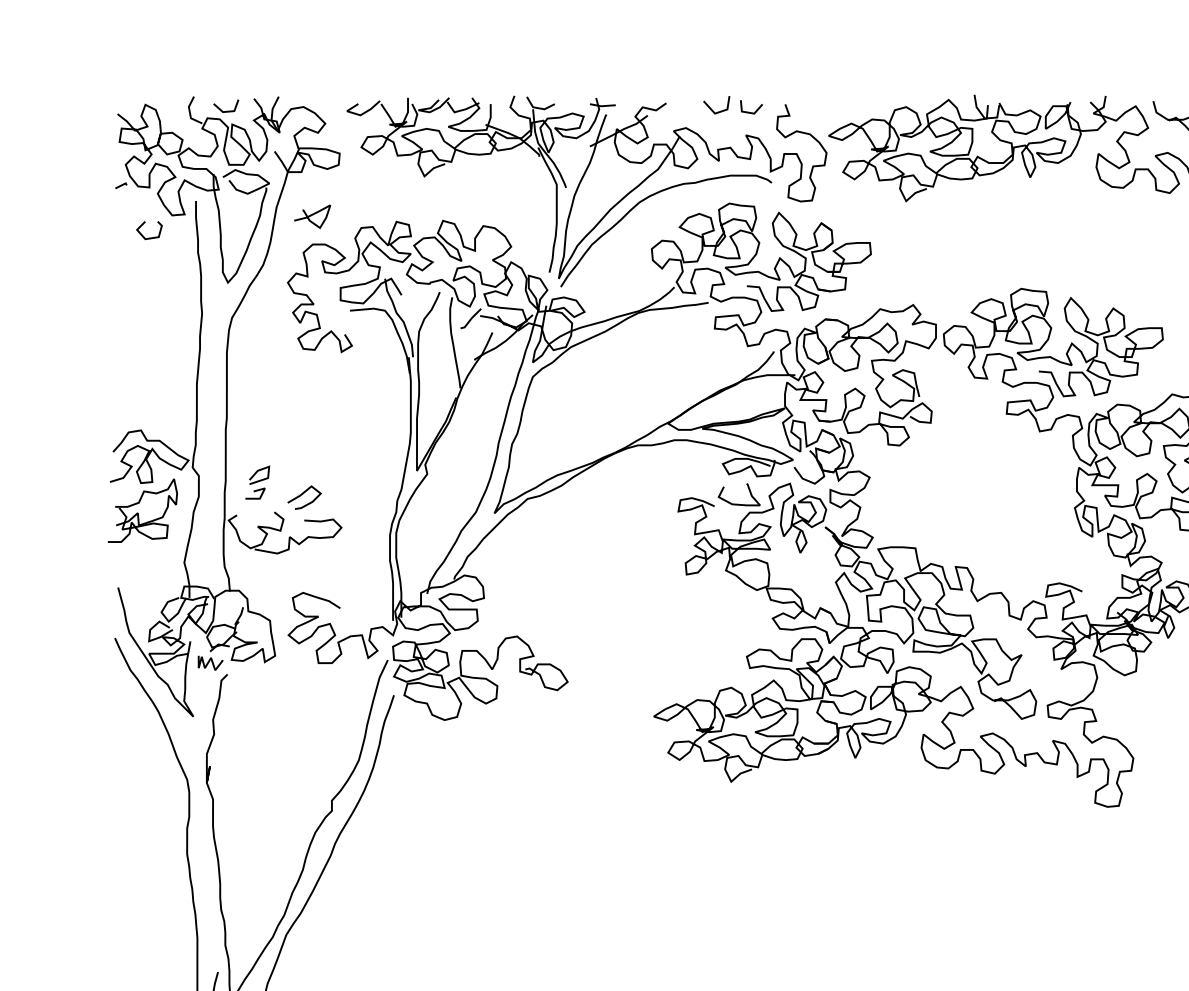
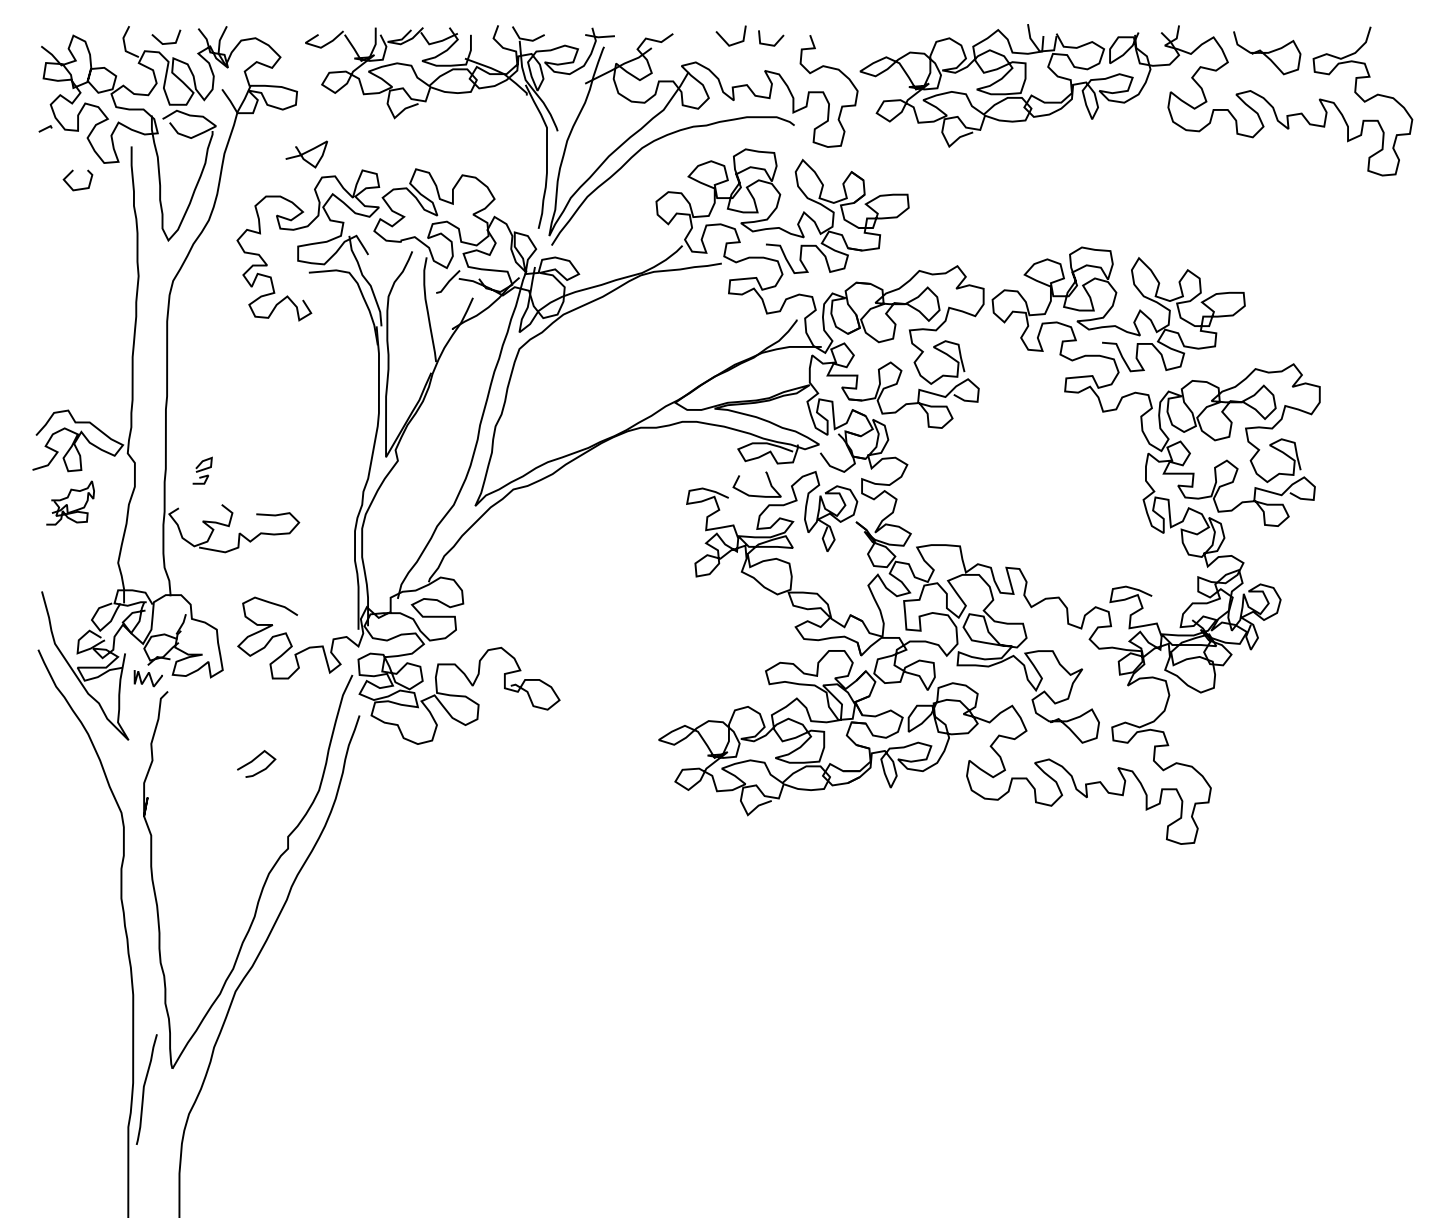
curve: (312, 215) -> (306, 153), moved
part: (257, 482) -> (202, 470), size x0.7
curve: (302, 494) -> (254, 760), moved
part: (142, 510) -> (70, 502), size x0.6

